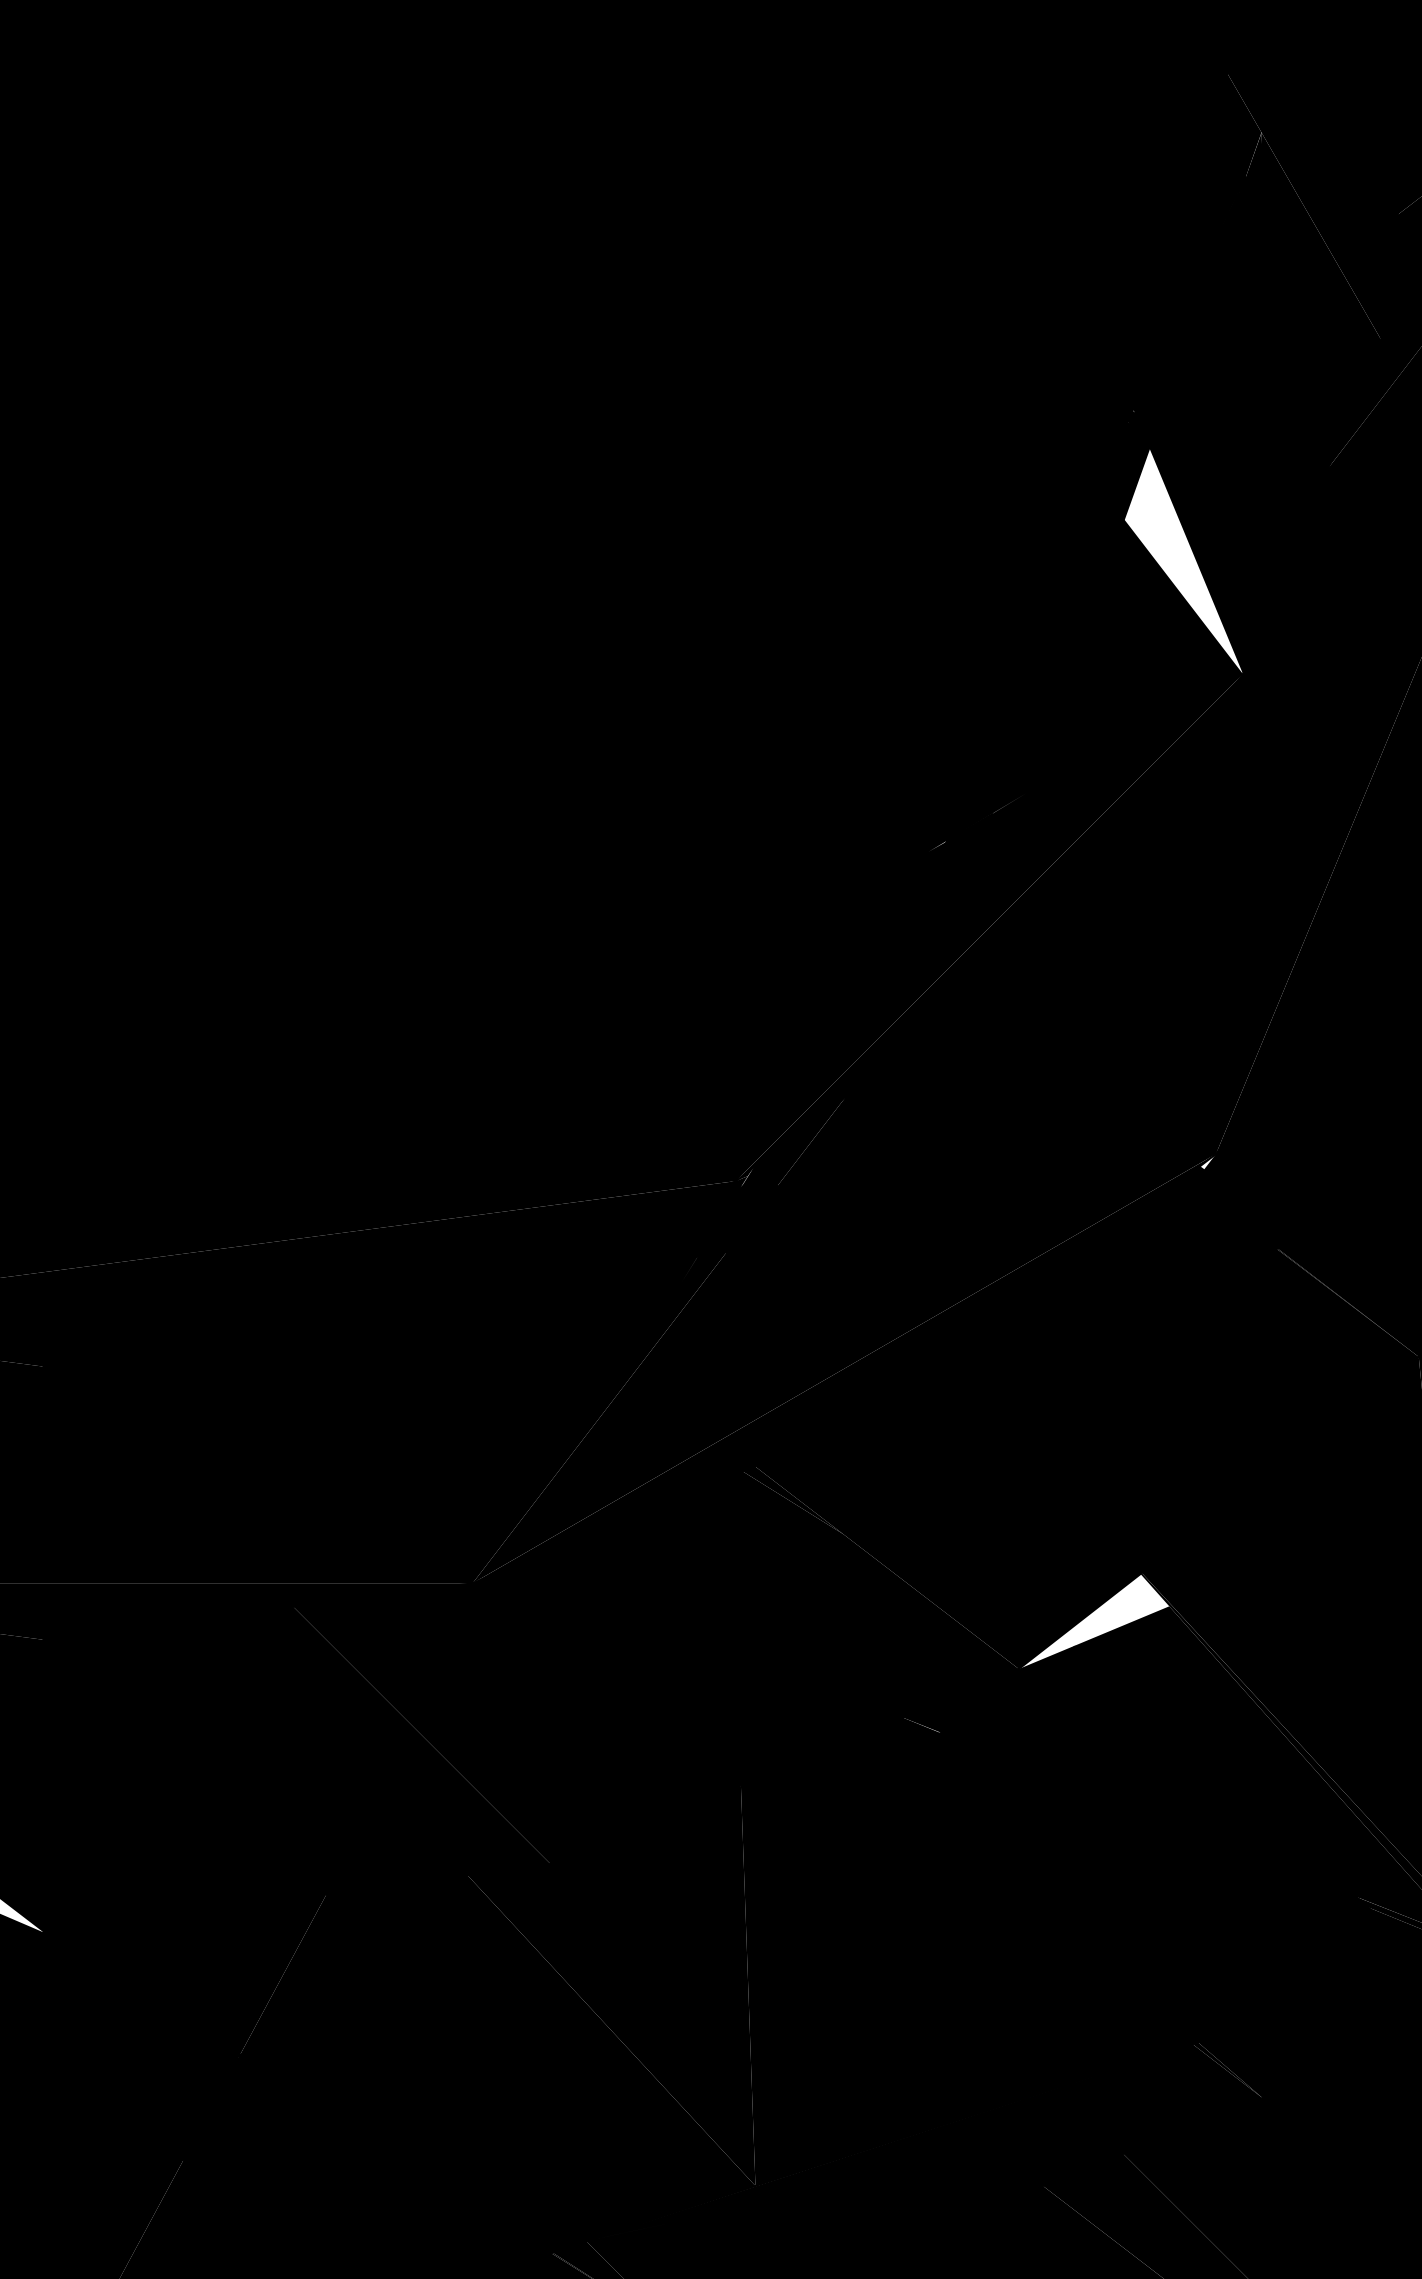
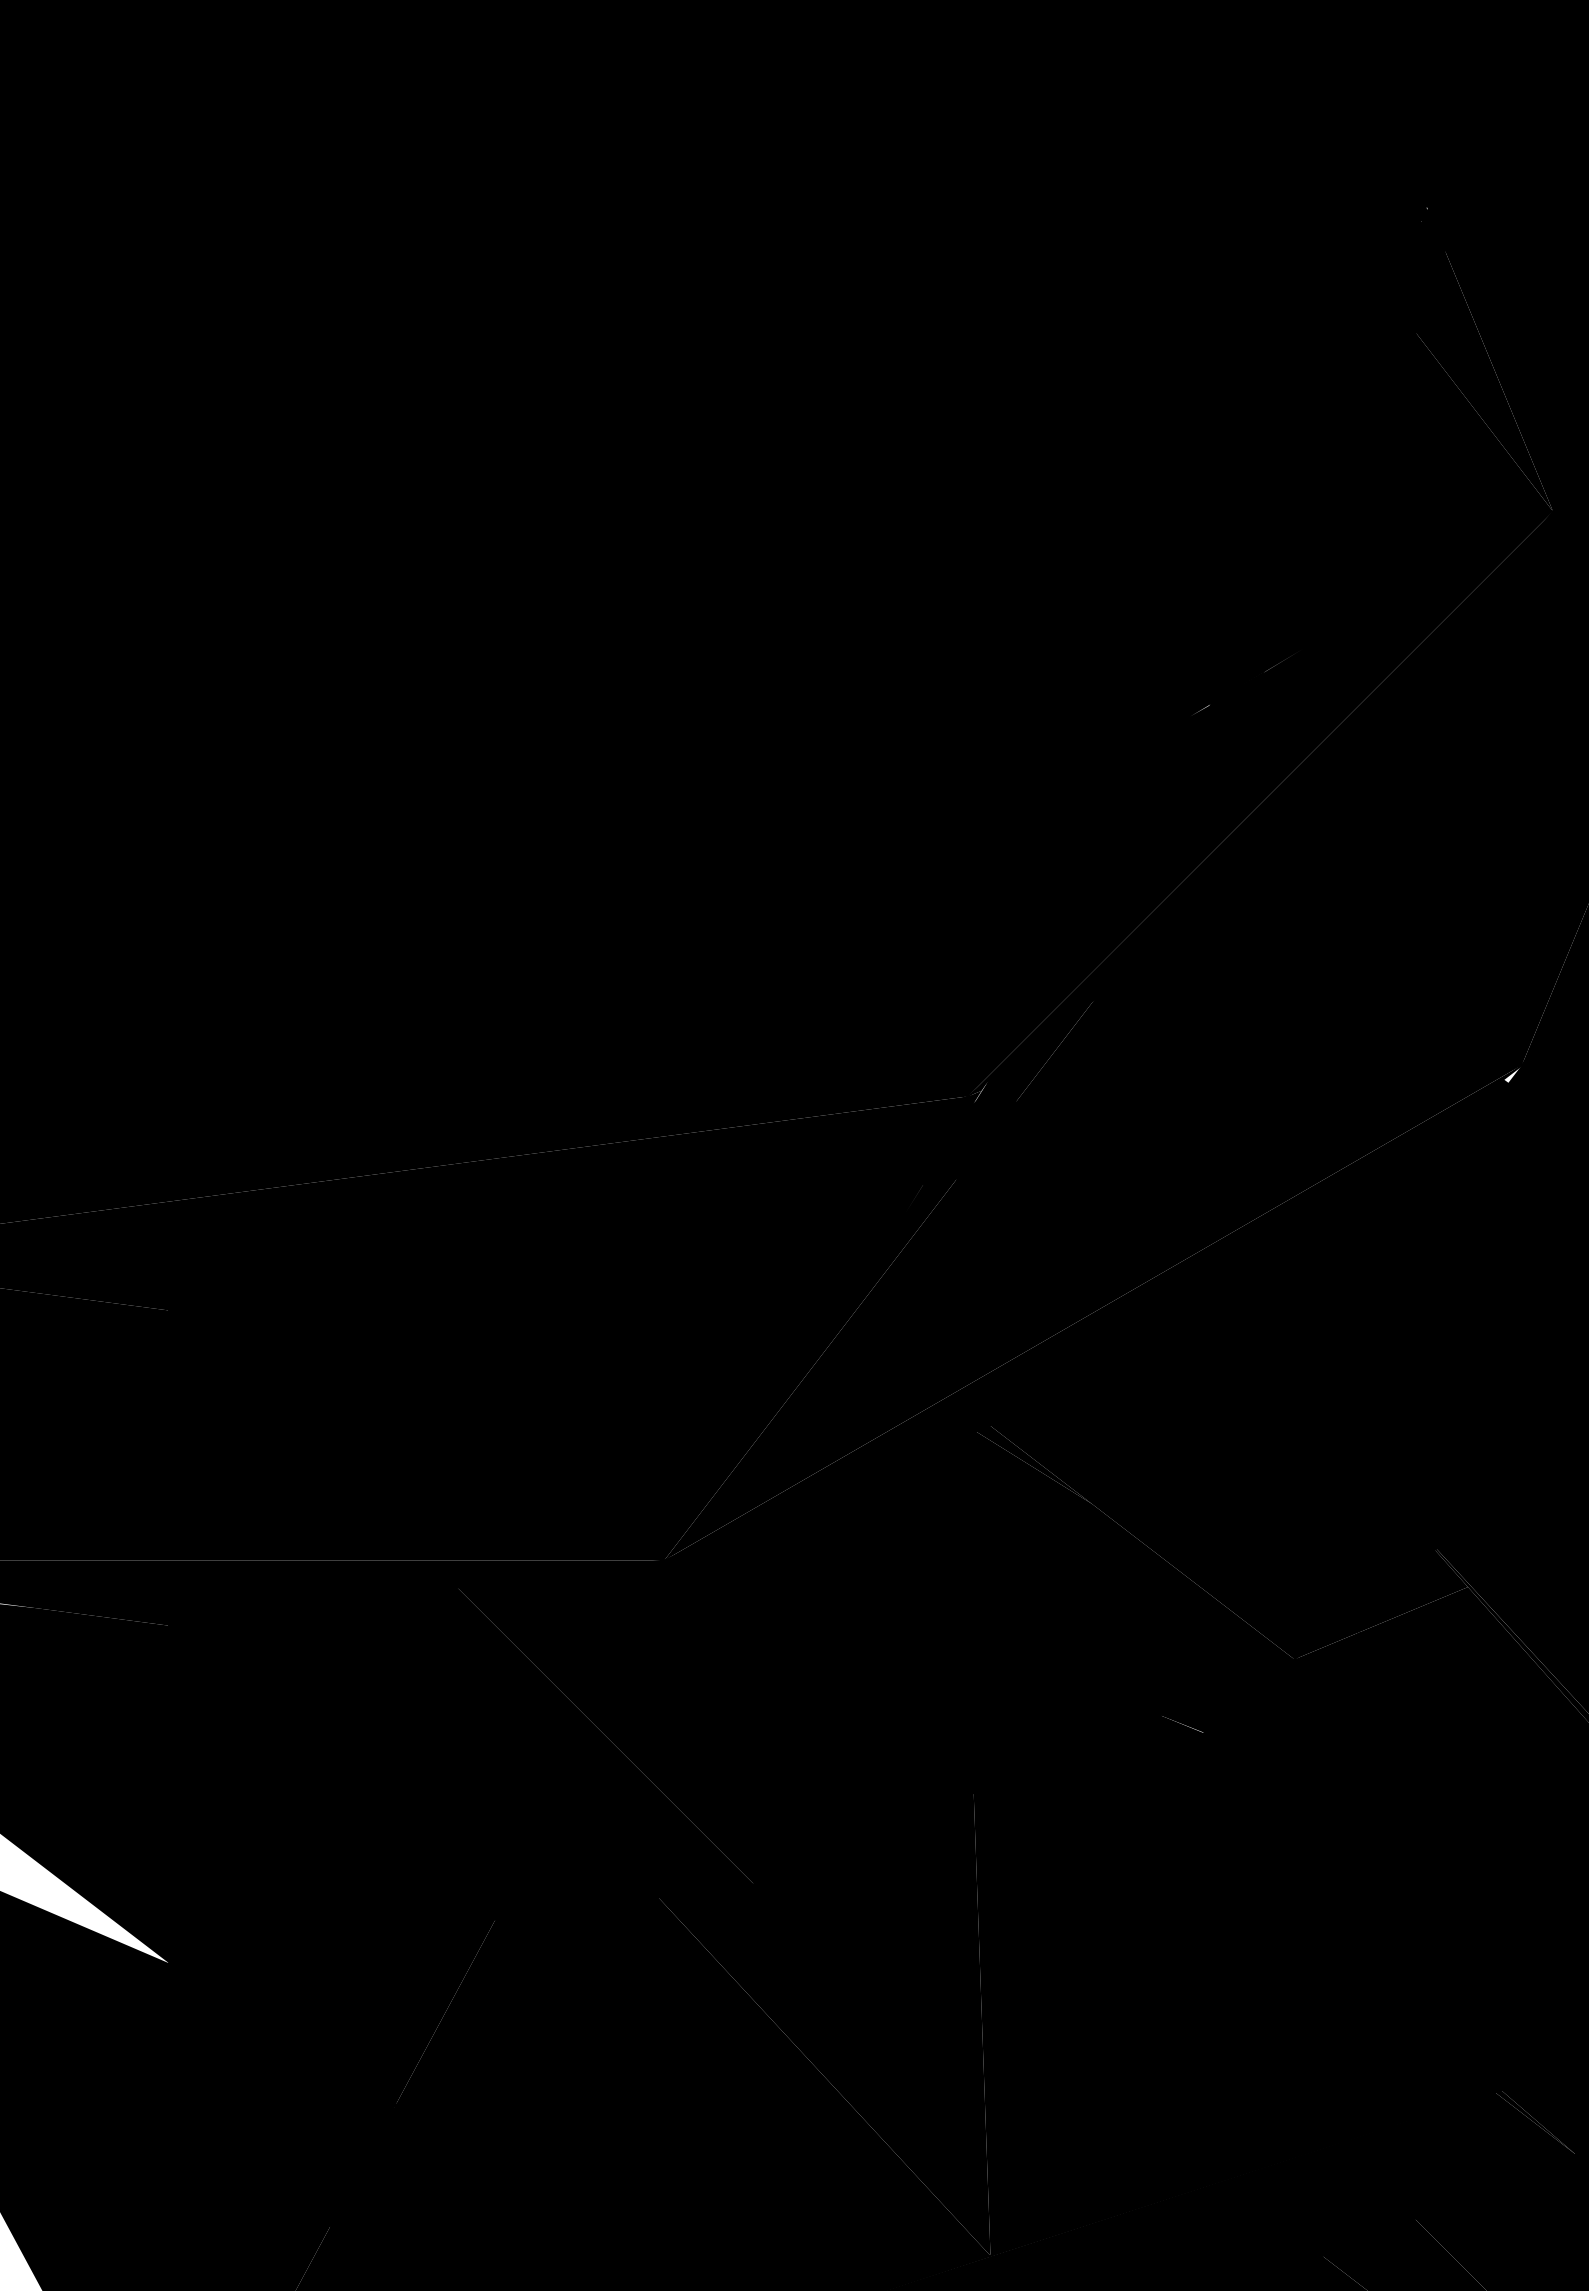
fill: (1183, 561) -> (1484, 381), added
fill: (1093, 1621) -> (1380, 1604), added

